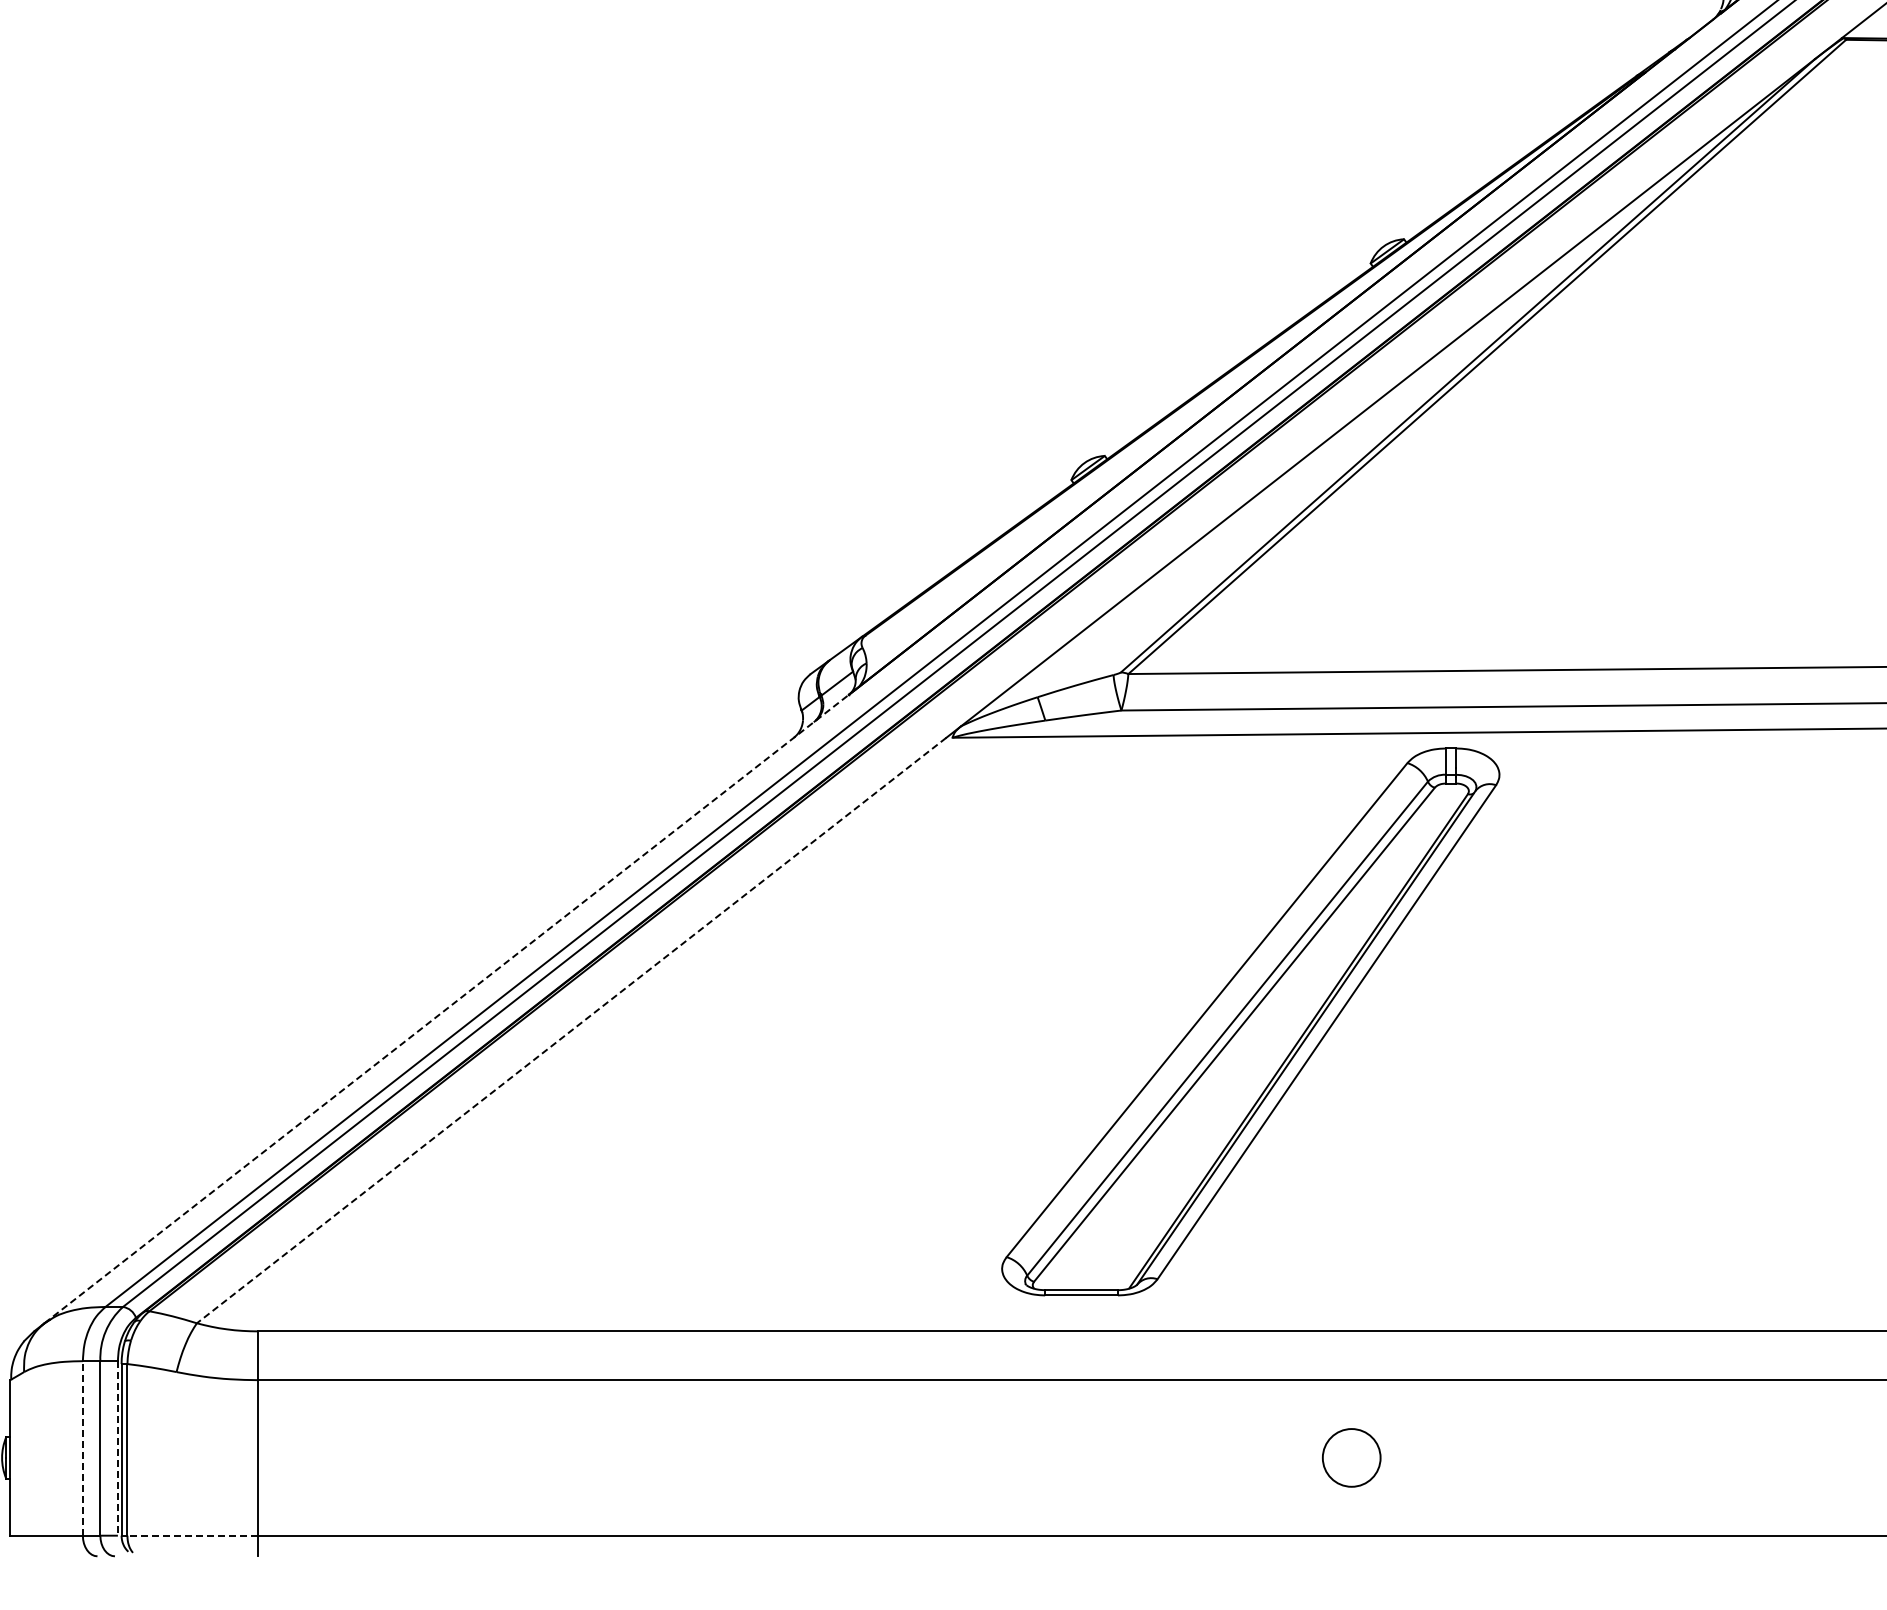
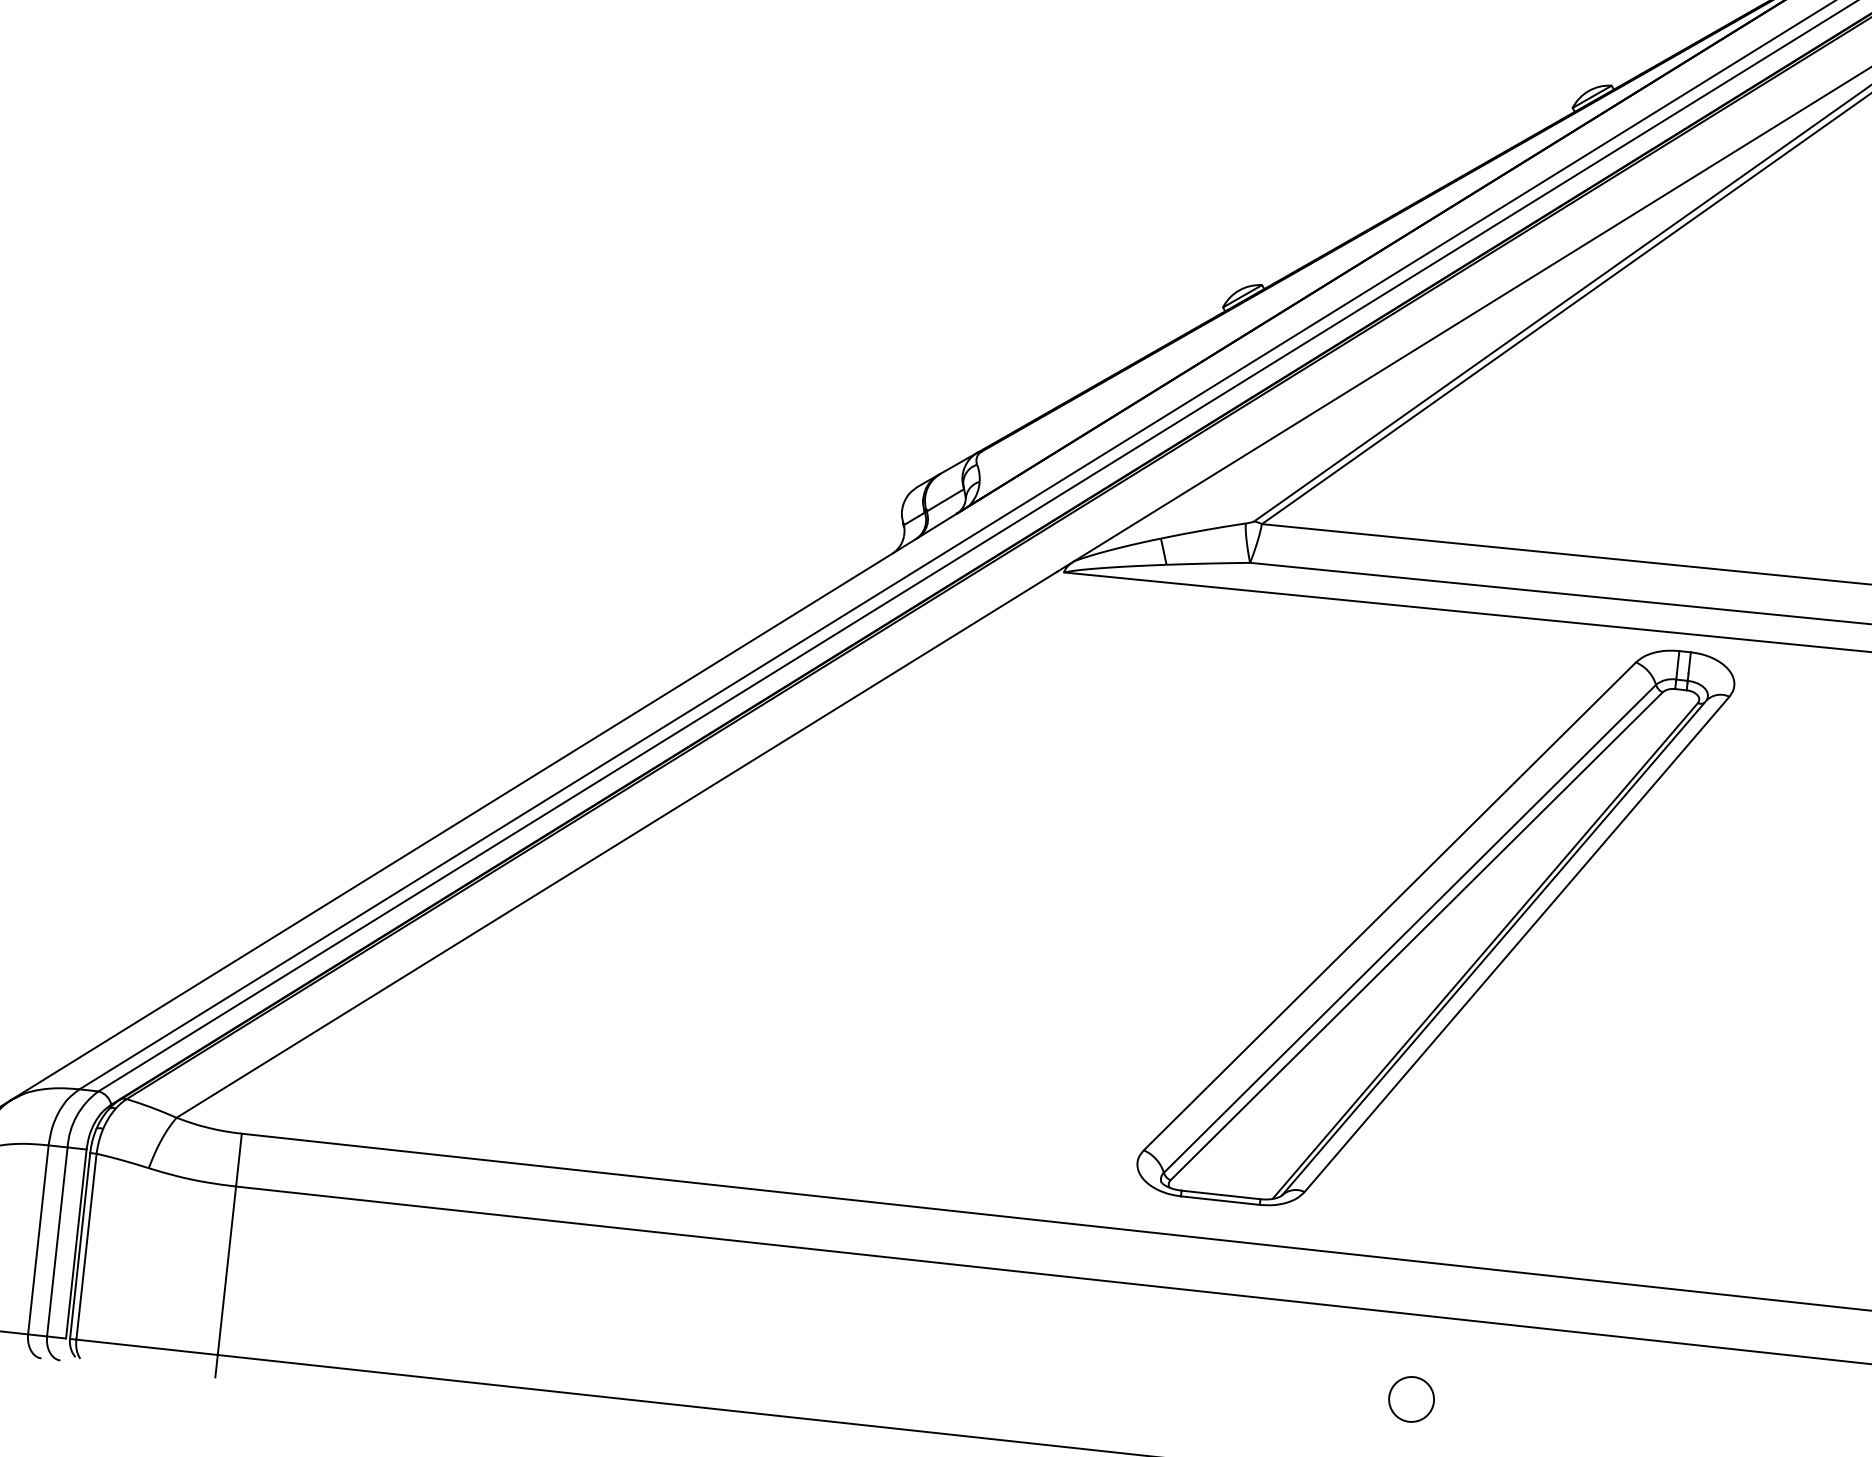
line: (446, 1008) -> (484, 806), dashed -> solid
part: (1250, 1021) -> (1435, 923), moved
line: (571, 1030) -> (616, 844), dashed -> solid
line: (82, 1447) -> (38, 1238), dashed -> solid
line: (117, 1448) -> (75, 1244), dashed -> solid
circle: (1351, 1457) -> (1411, 1398), size x0.71
line: (192, 1535) -> (146, 1347), dashed -> solid

